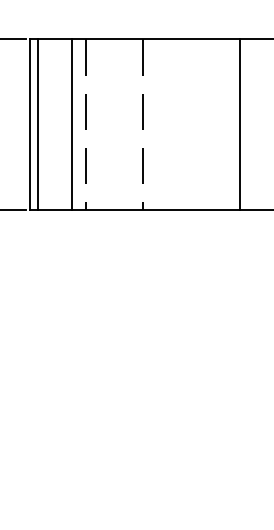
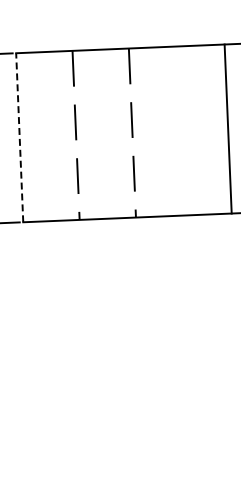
line: (29, 124) -> (19, 137), solid -> dashed
line: (37, 124) -> (27, 137), removed
line: (72, 124) -> (62, 135), removed

